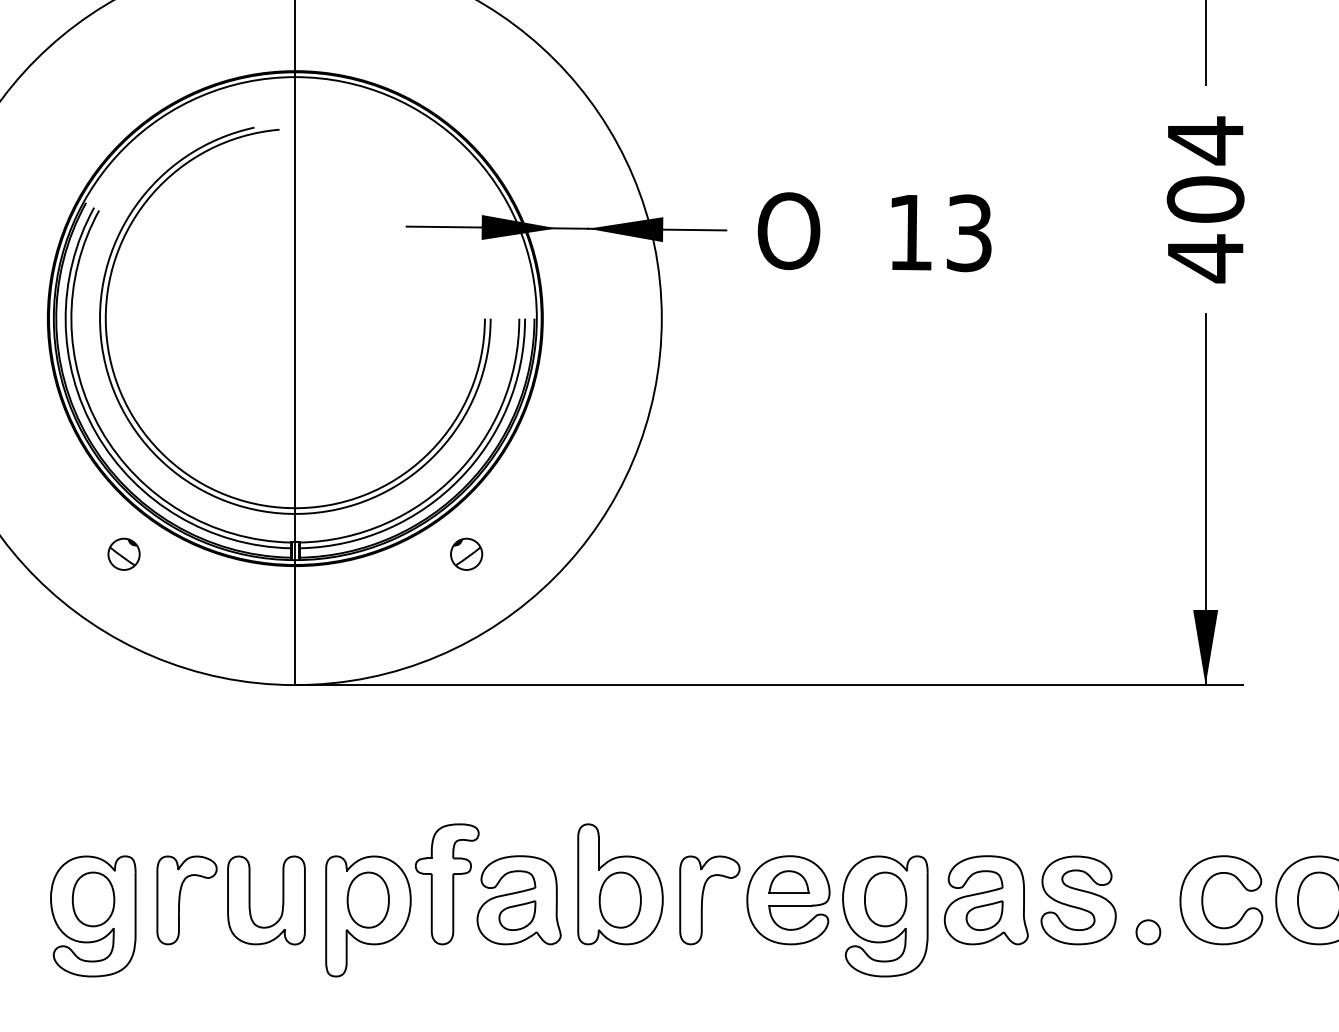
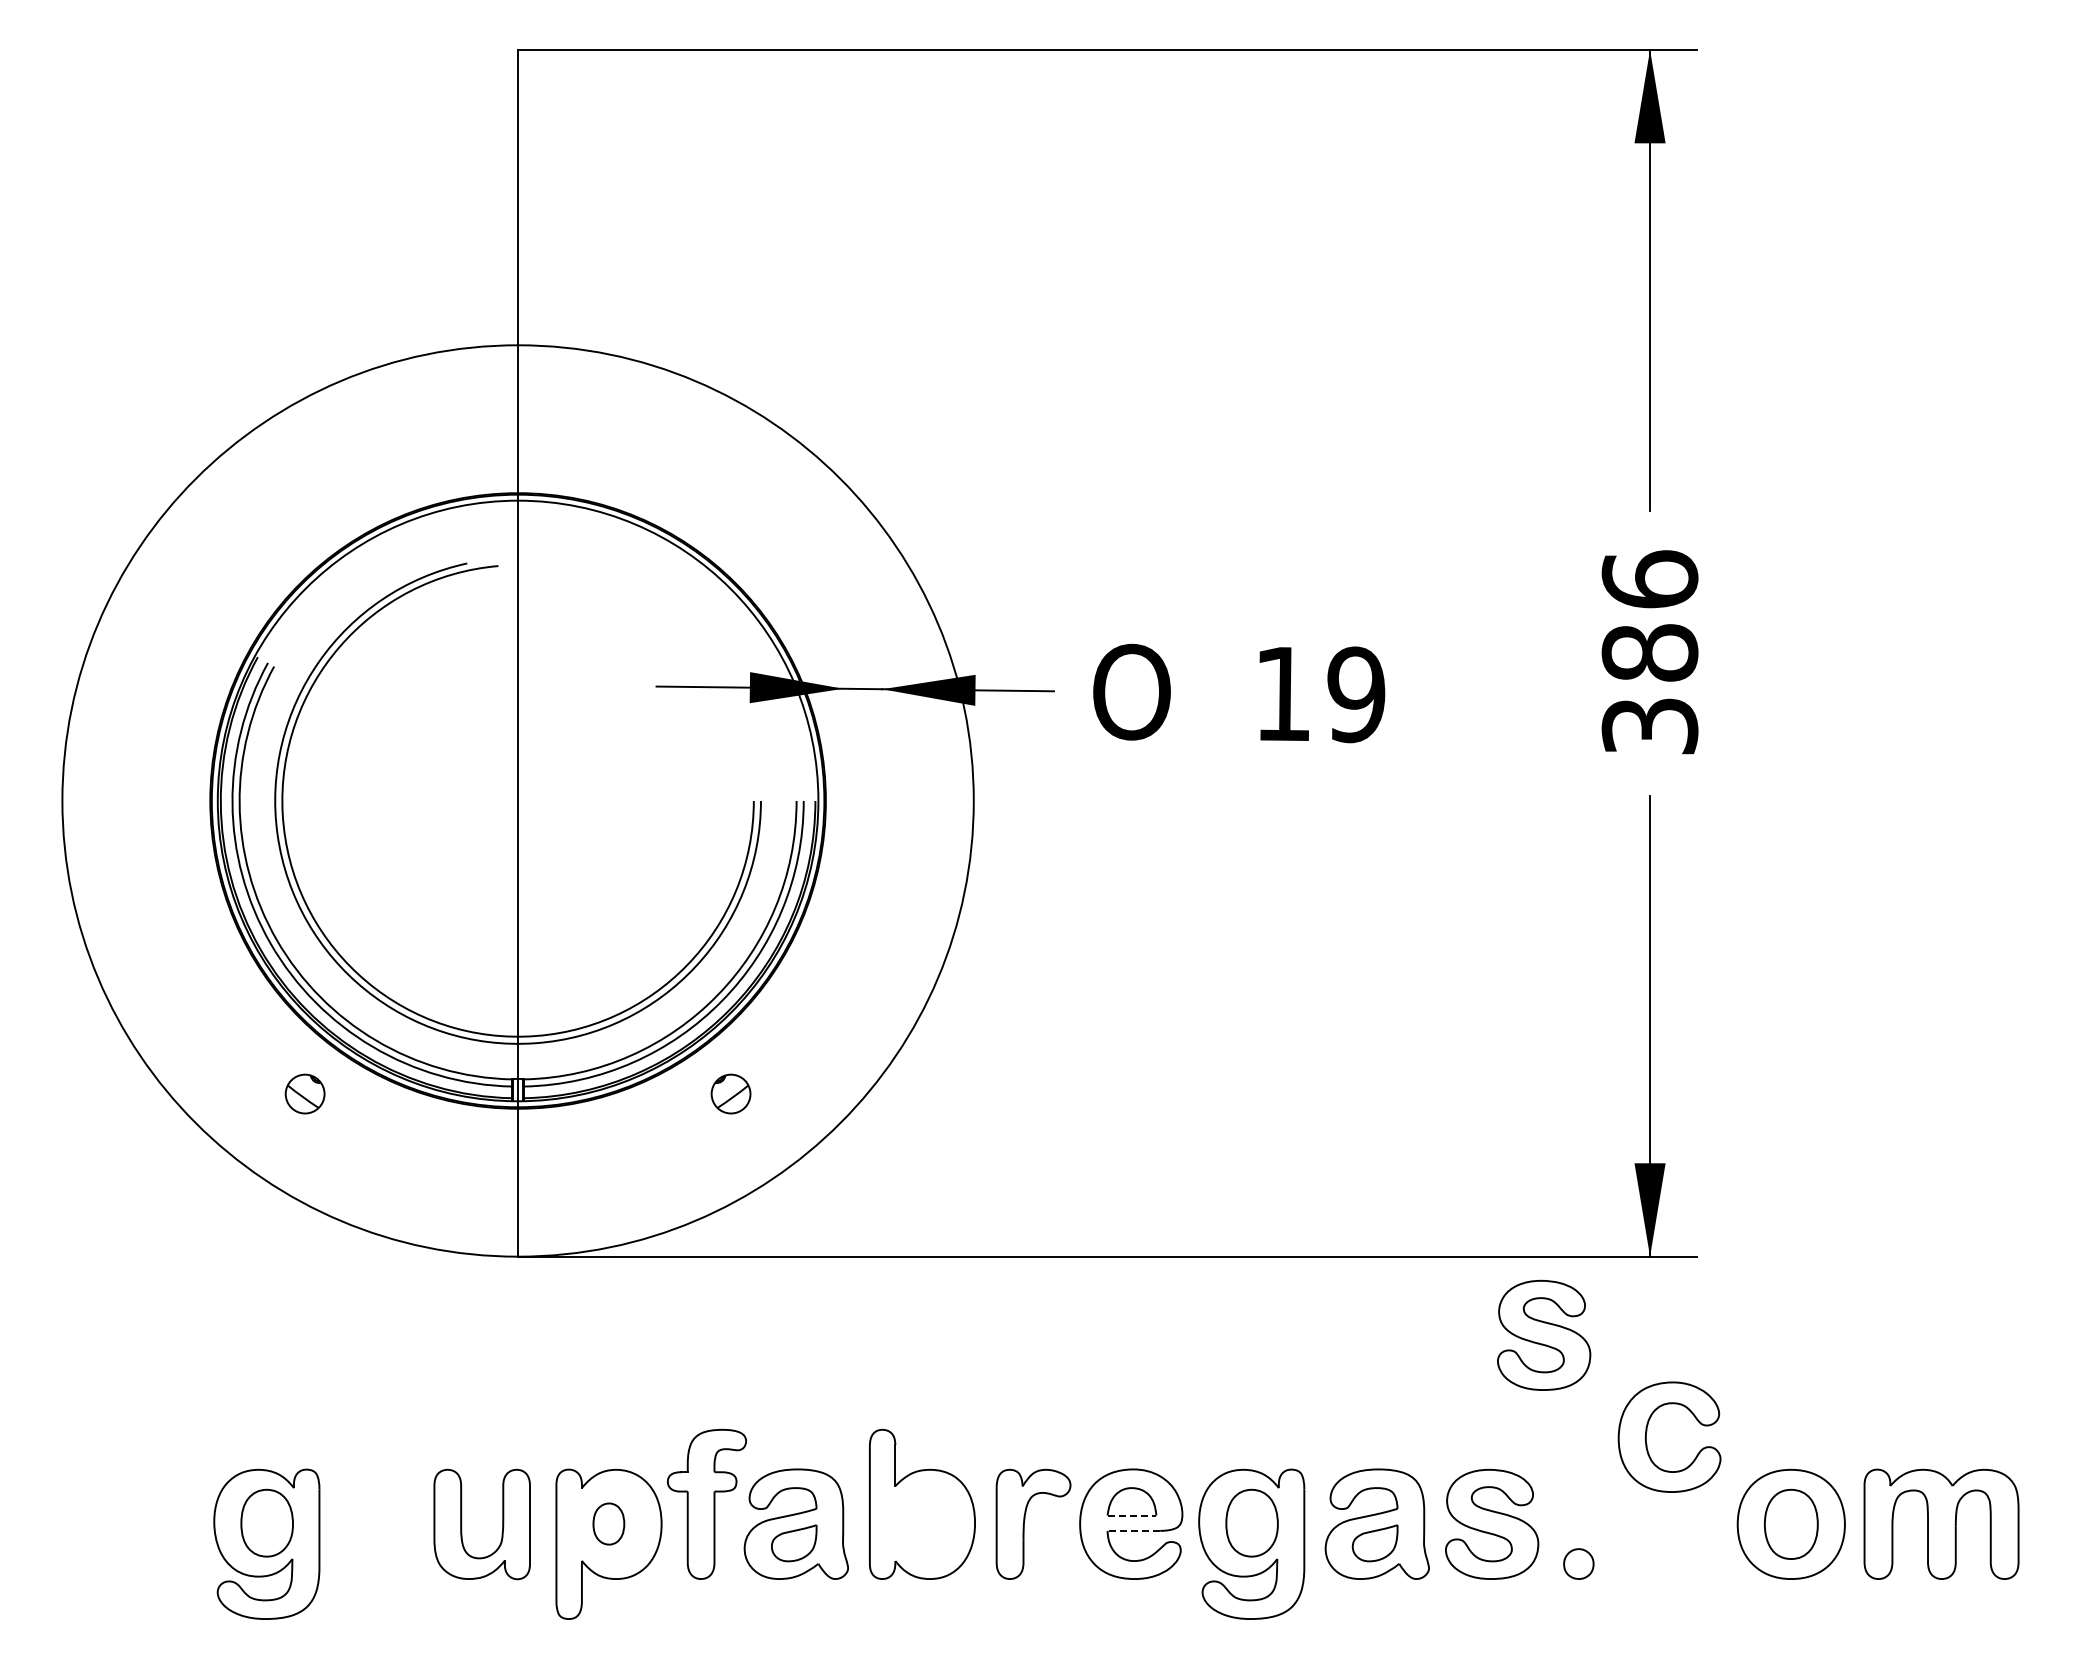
text: (1205, 200) -> (1649, 653), 404 -> 386
text: (969, 233) -> (1356, 694), 13 -> 19
part: (1120, 747) -> (1544, 1334), added
line: (789, 893) -> (1132, 1515), solid -> dashed
part: (1203, 895) -> (1647, 1431), moved
part: (180, 896) -> (375, 1519), removed
part: (368, 899) -> (608, 1523), size x0.6
part: (619, 899) -> (921, 1523), removed
line: (790, 905) -> (1133, 1530), solid -> dashed

